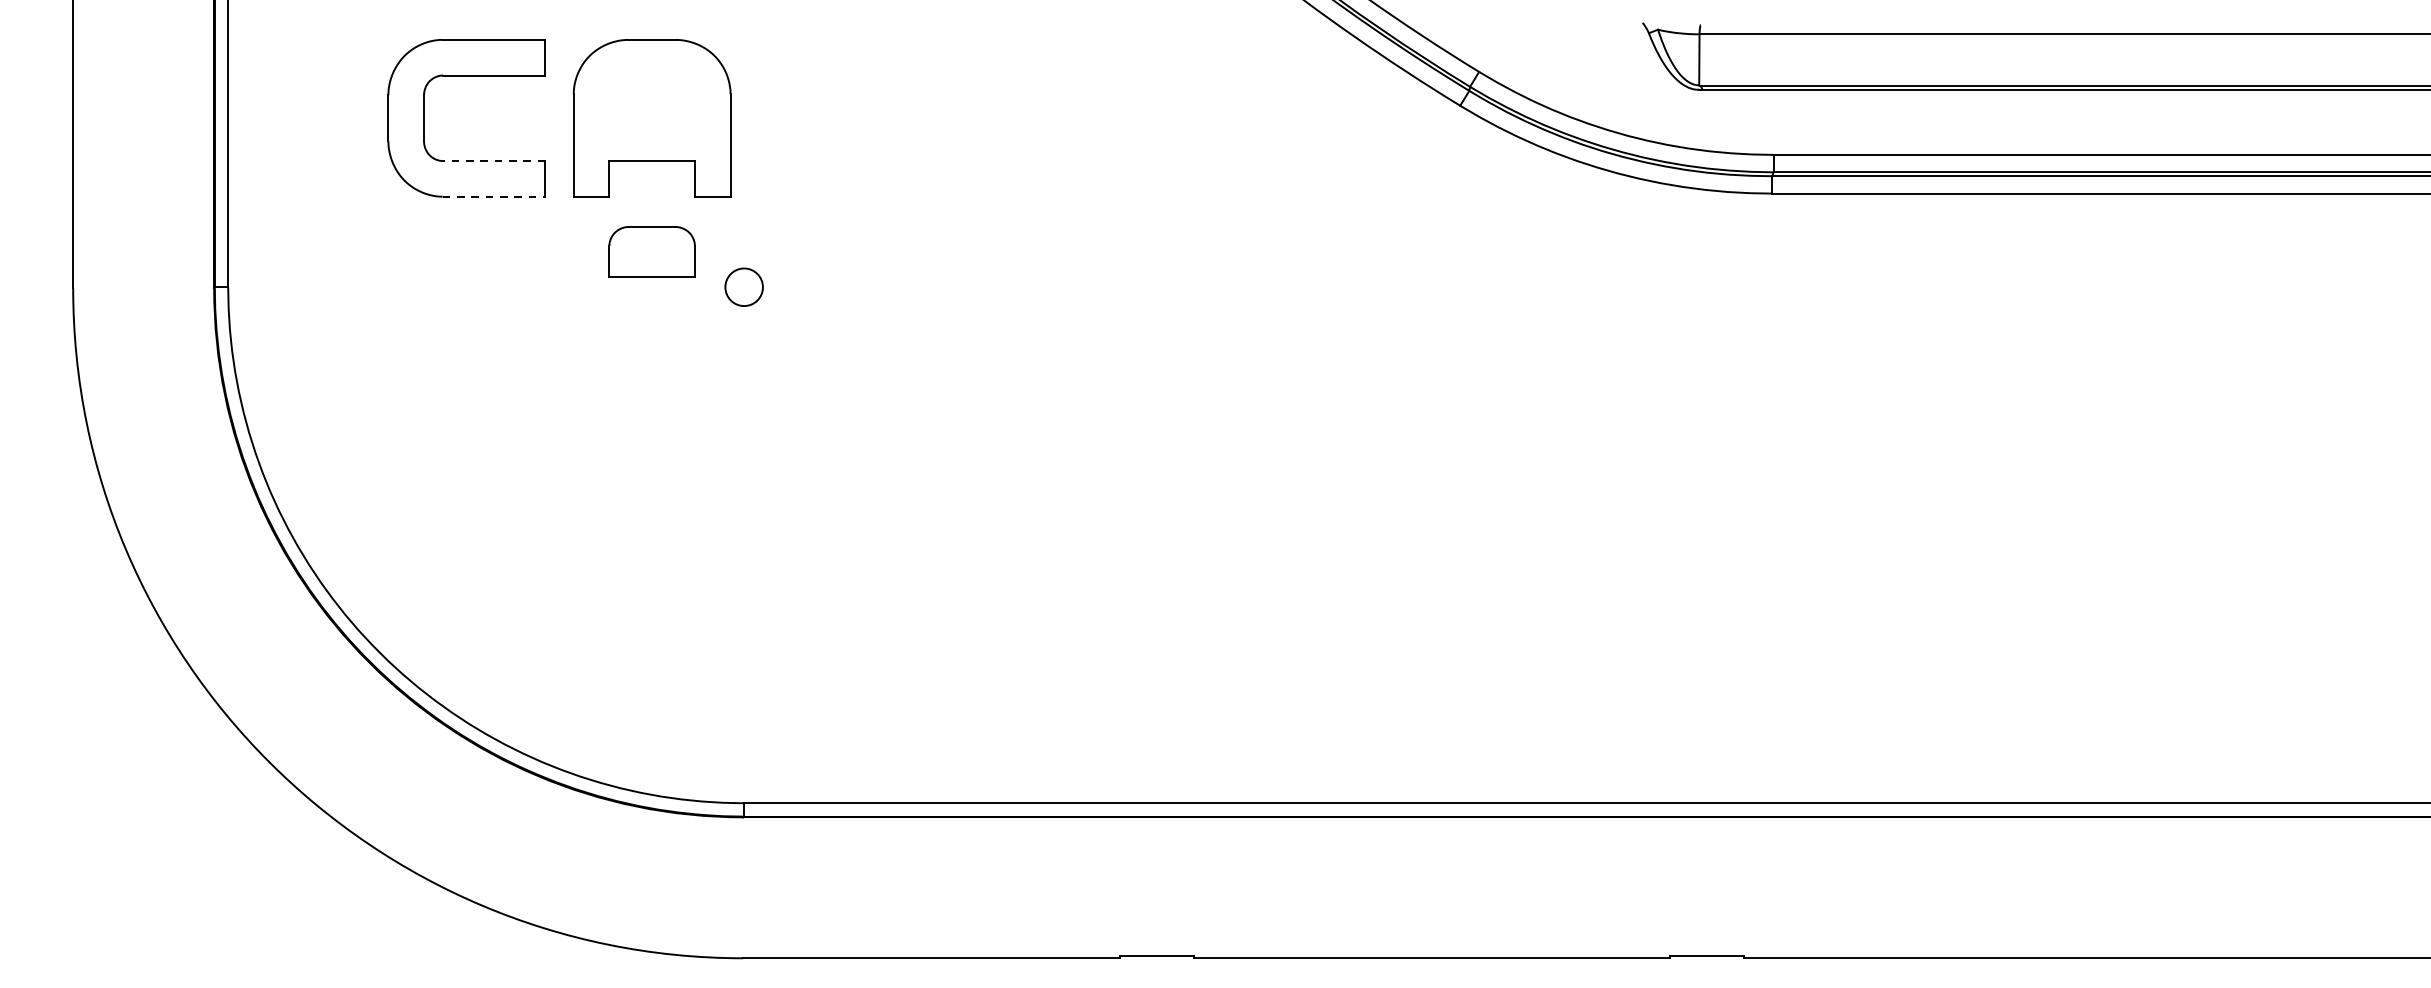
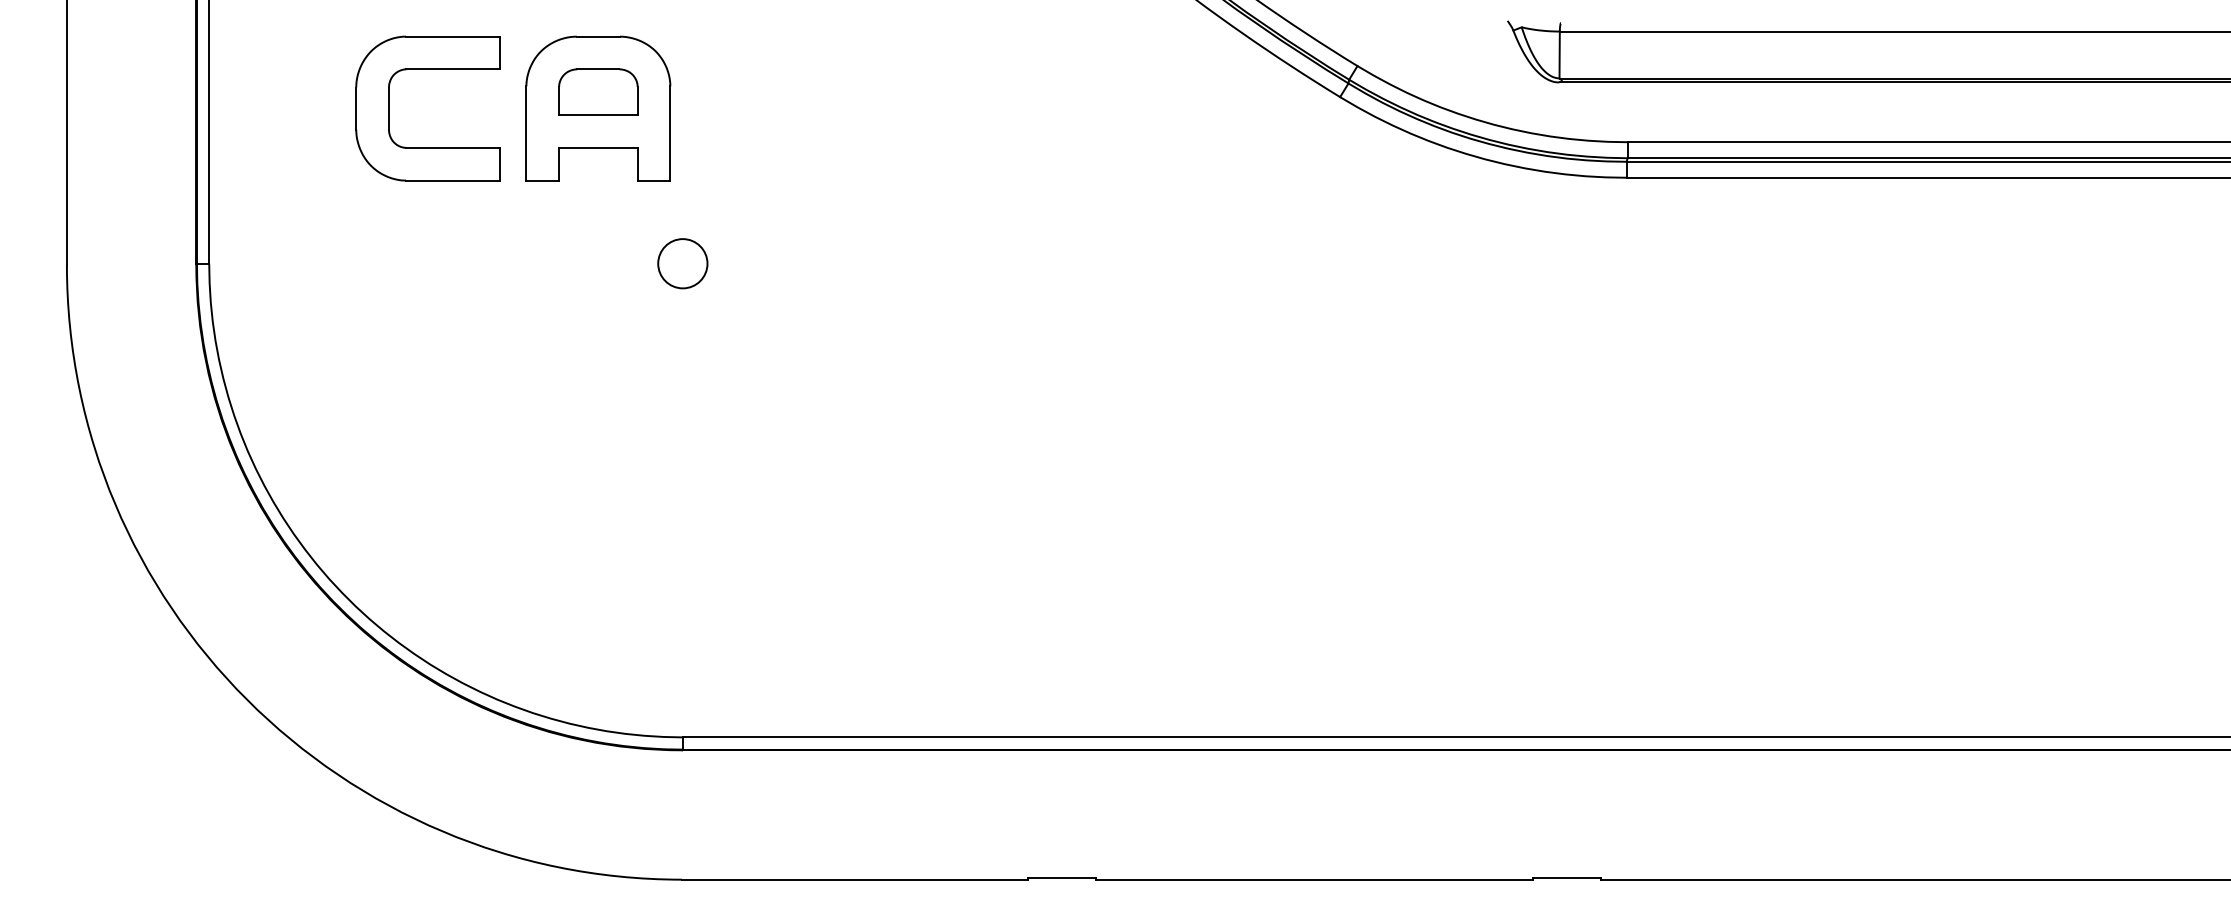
line: (494, 160) -> (453, 147), dashed -> solid
line: (494, 196) -> (453, 180), dashed -> solid
part: (652, 251) -> (598, 91), moved
circle: (743, 287) -> (682, 263), size x1.43

